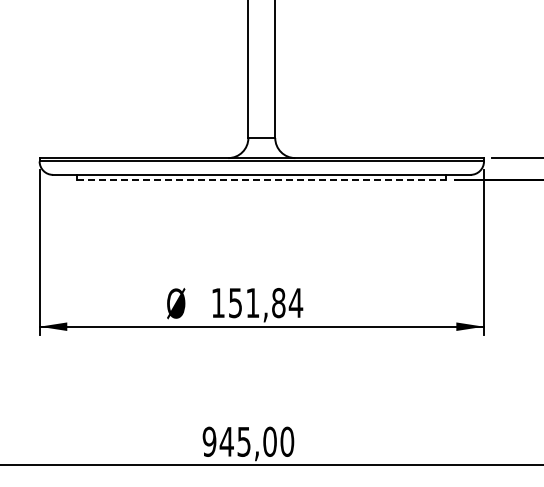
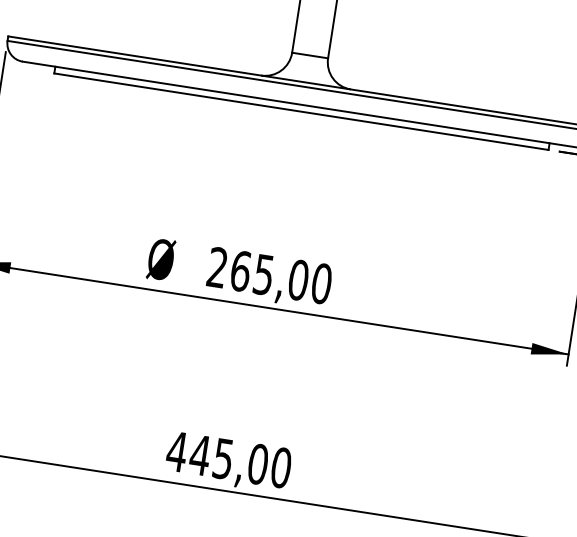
line: (262, 179) -> (302, 111), dashed -> solid
text: (257, 302) -> (270, 275), 151,84 -> 265,00
text: (209, 441) -> (177, 451), 945,00 -> 445,00

